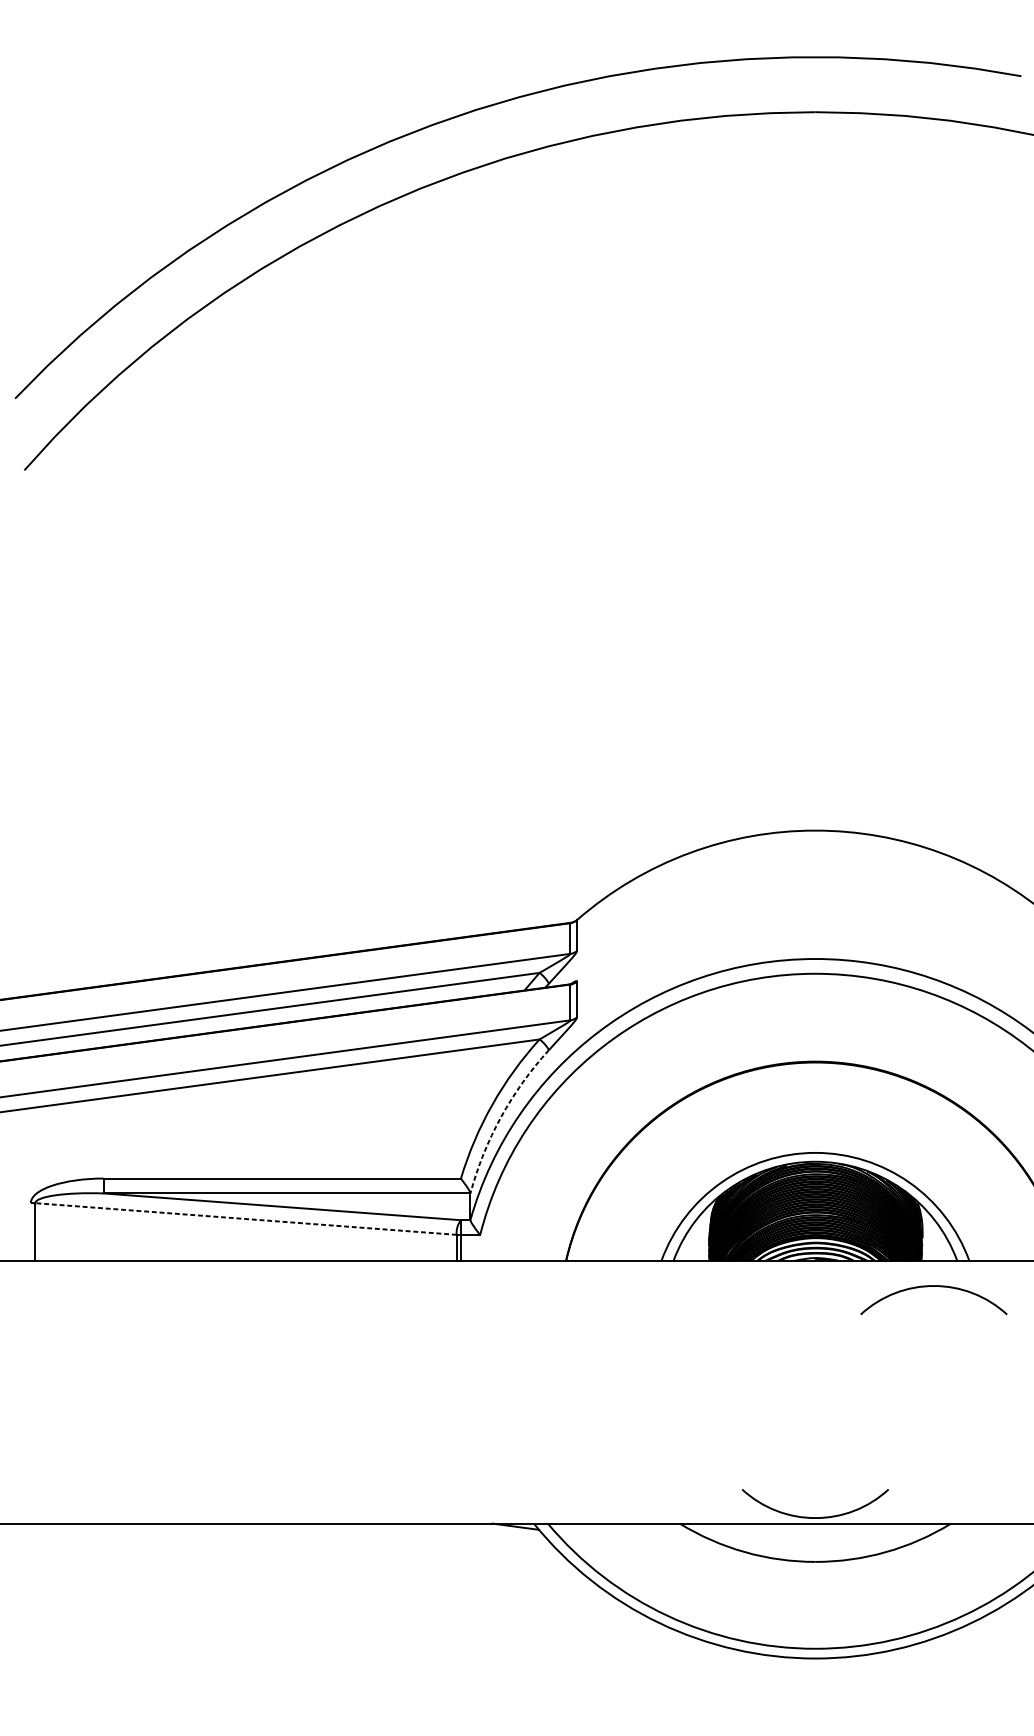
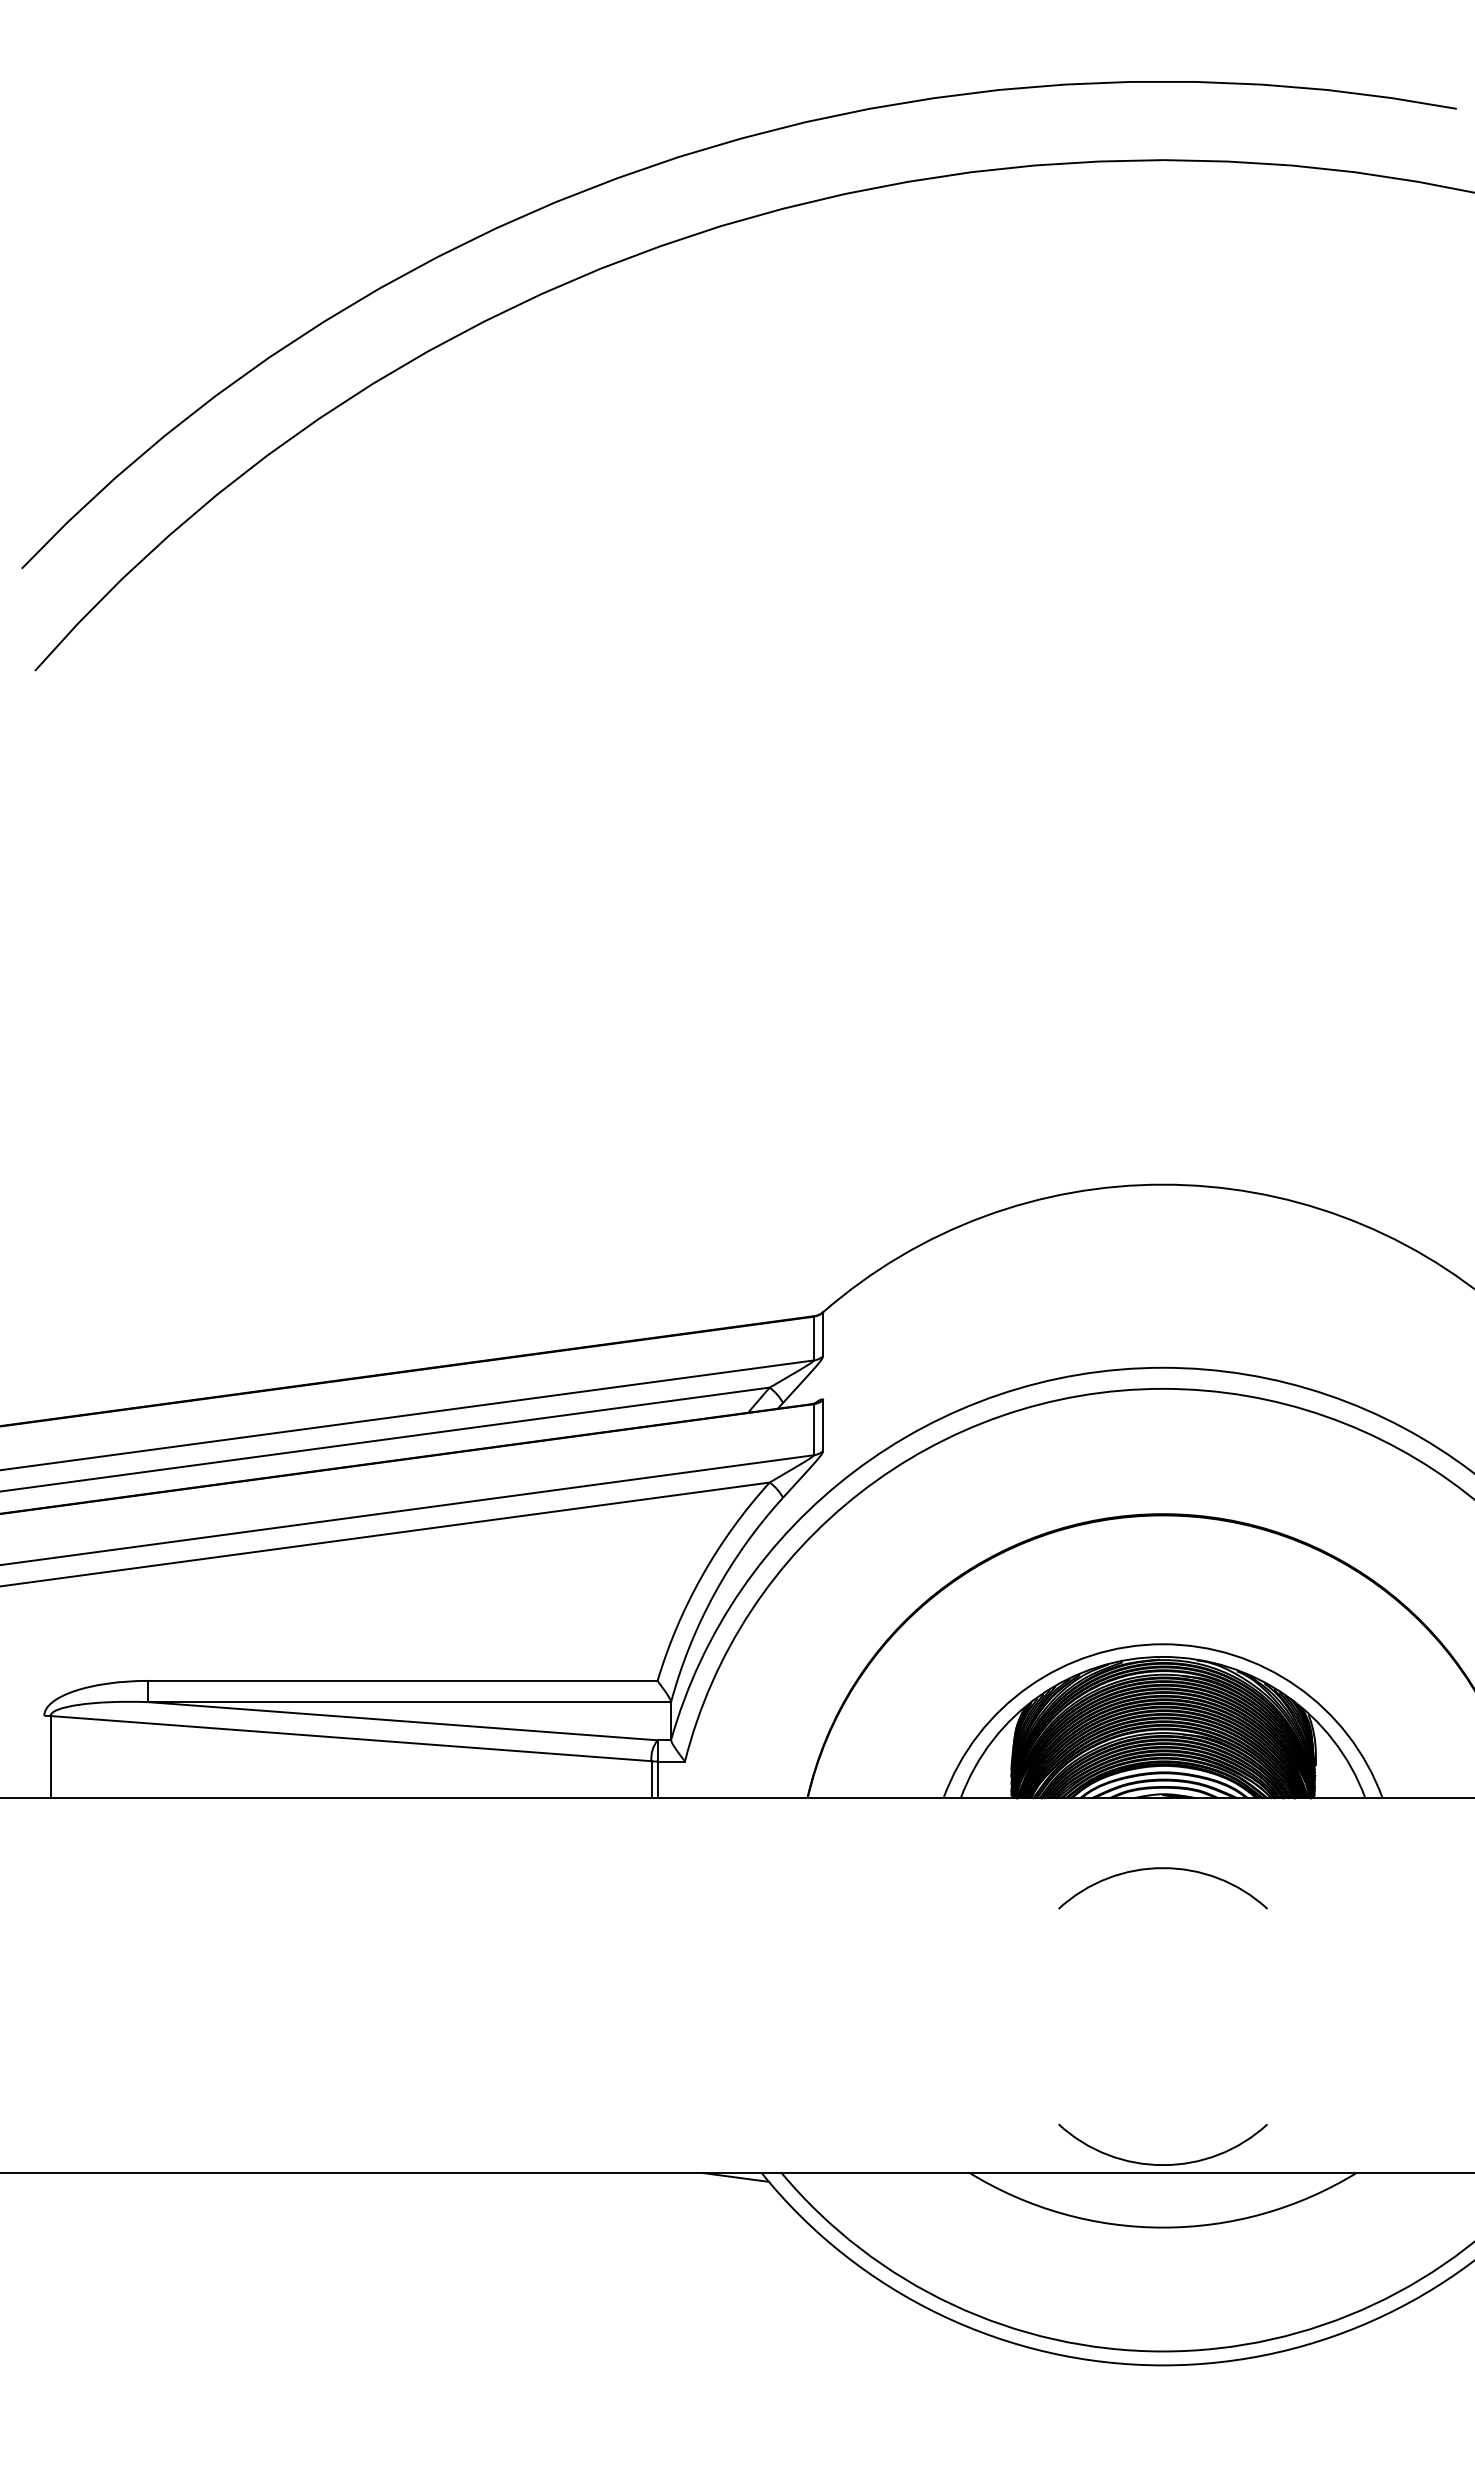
arc: (500, 1117) -> (714, 1593), dashed -> solid
line: (245, 1218) -> (350, 1738), dashed -> solid
arc: (933, 1286) -> (1162, 1869), moved

